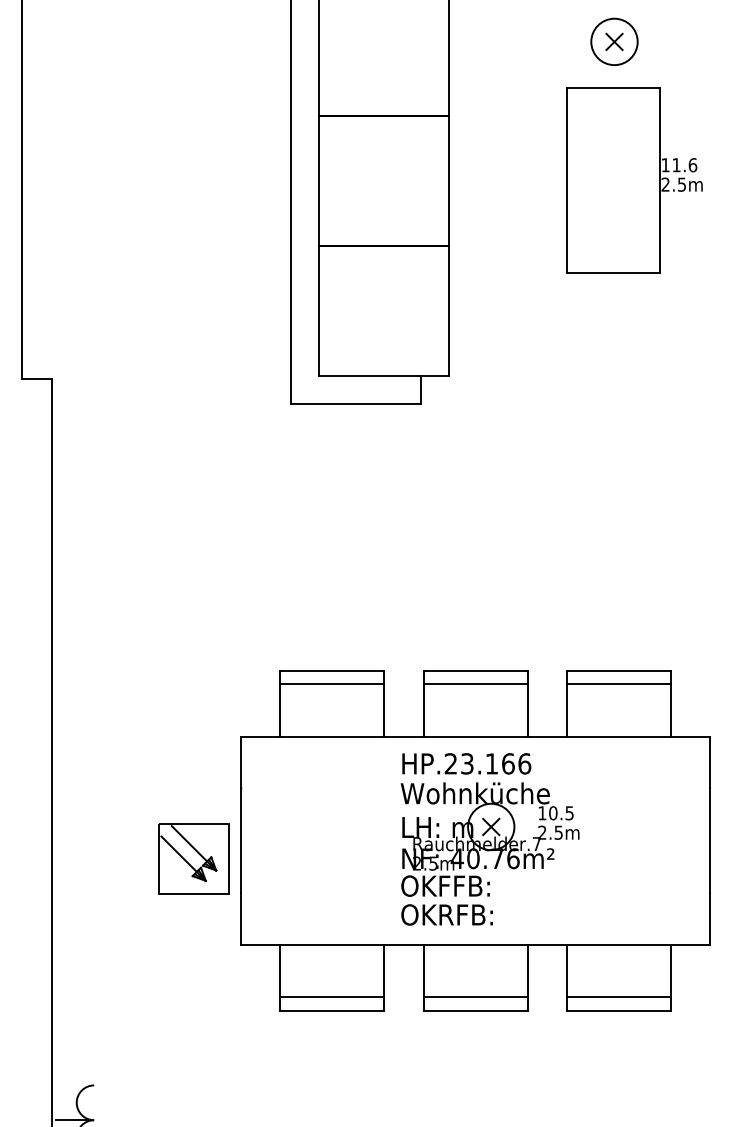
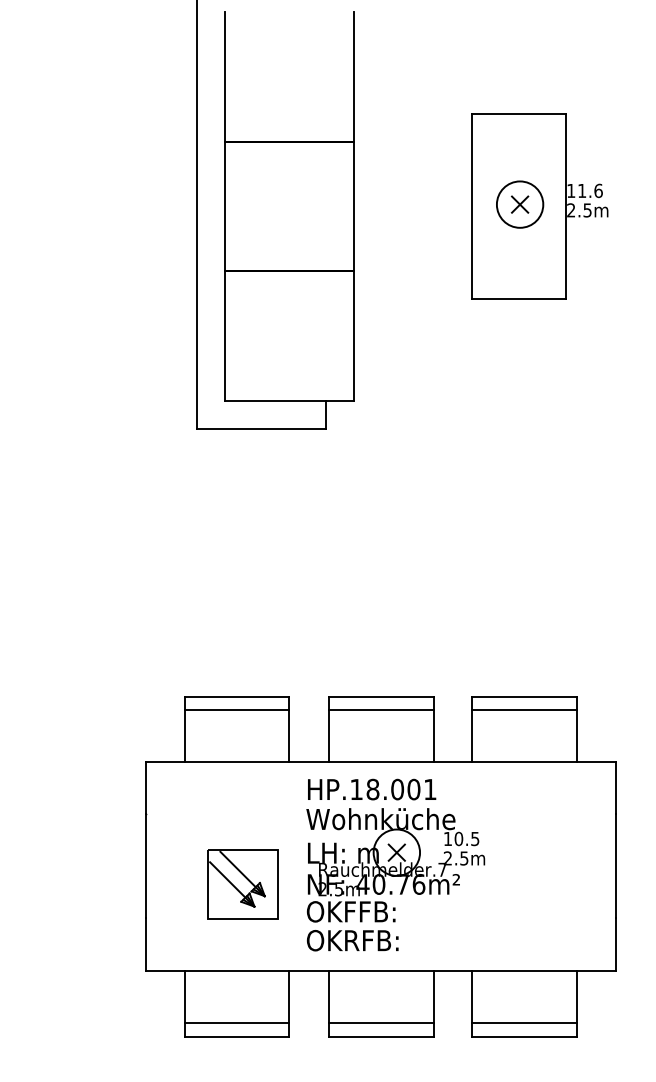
part: (614, 41) -> (520, 204), moved
text: (487, 763) -> (393, 789), HP.23.166 -> HP.18.001
part: (193, 858) -> (242, 884), moved

